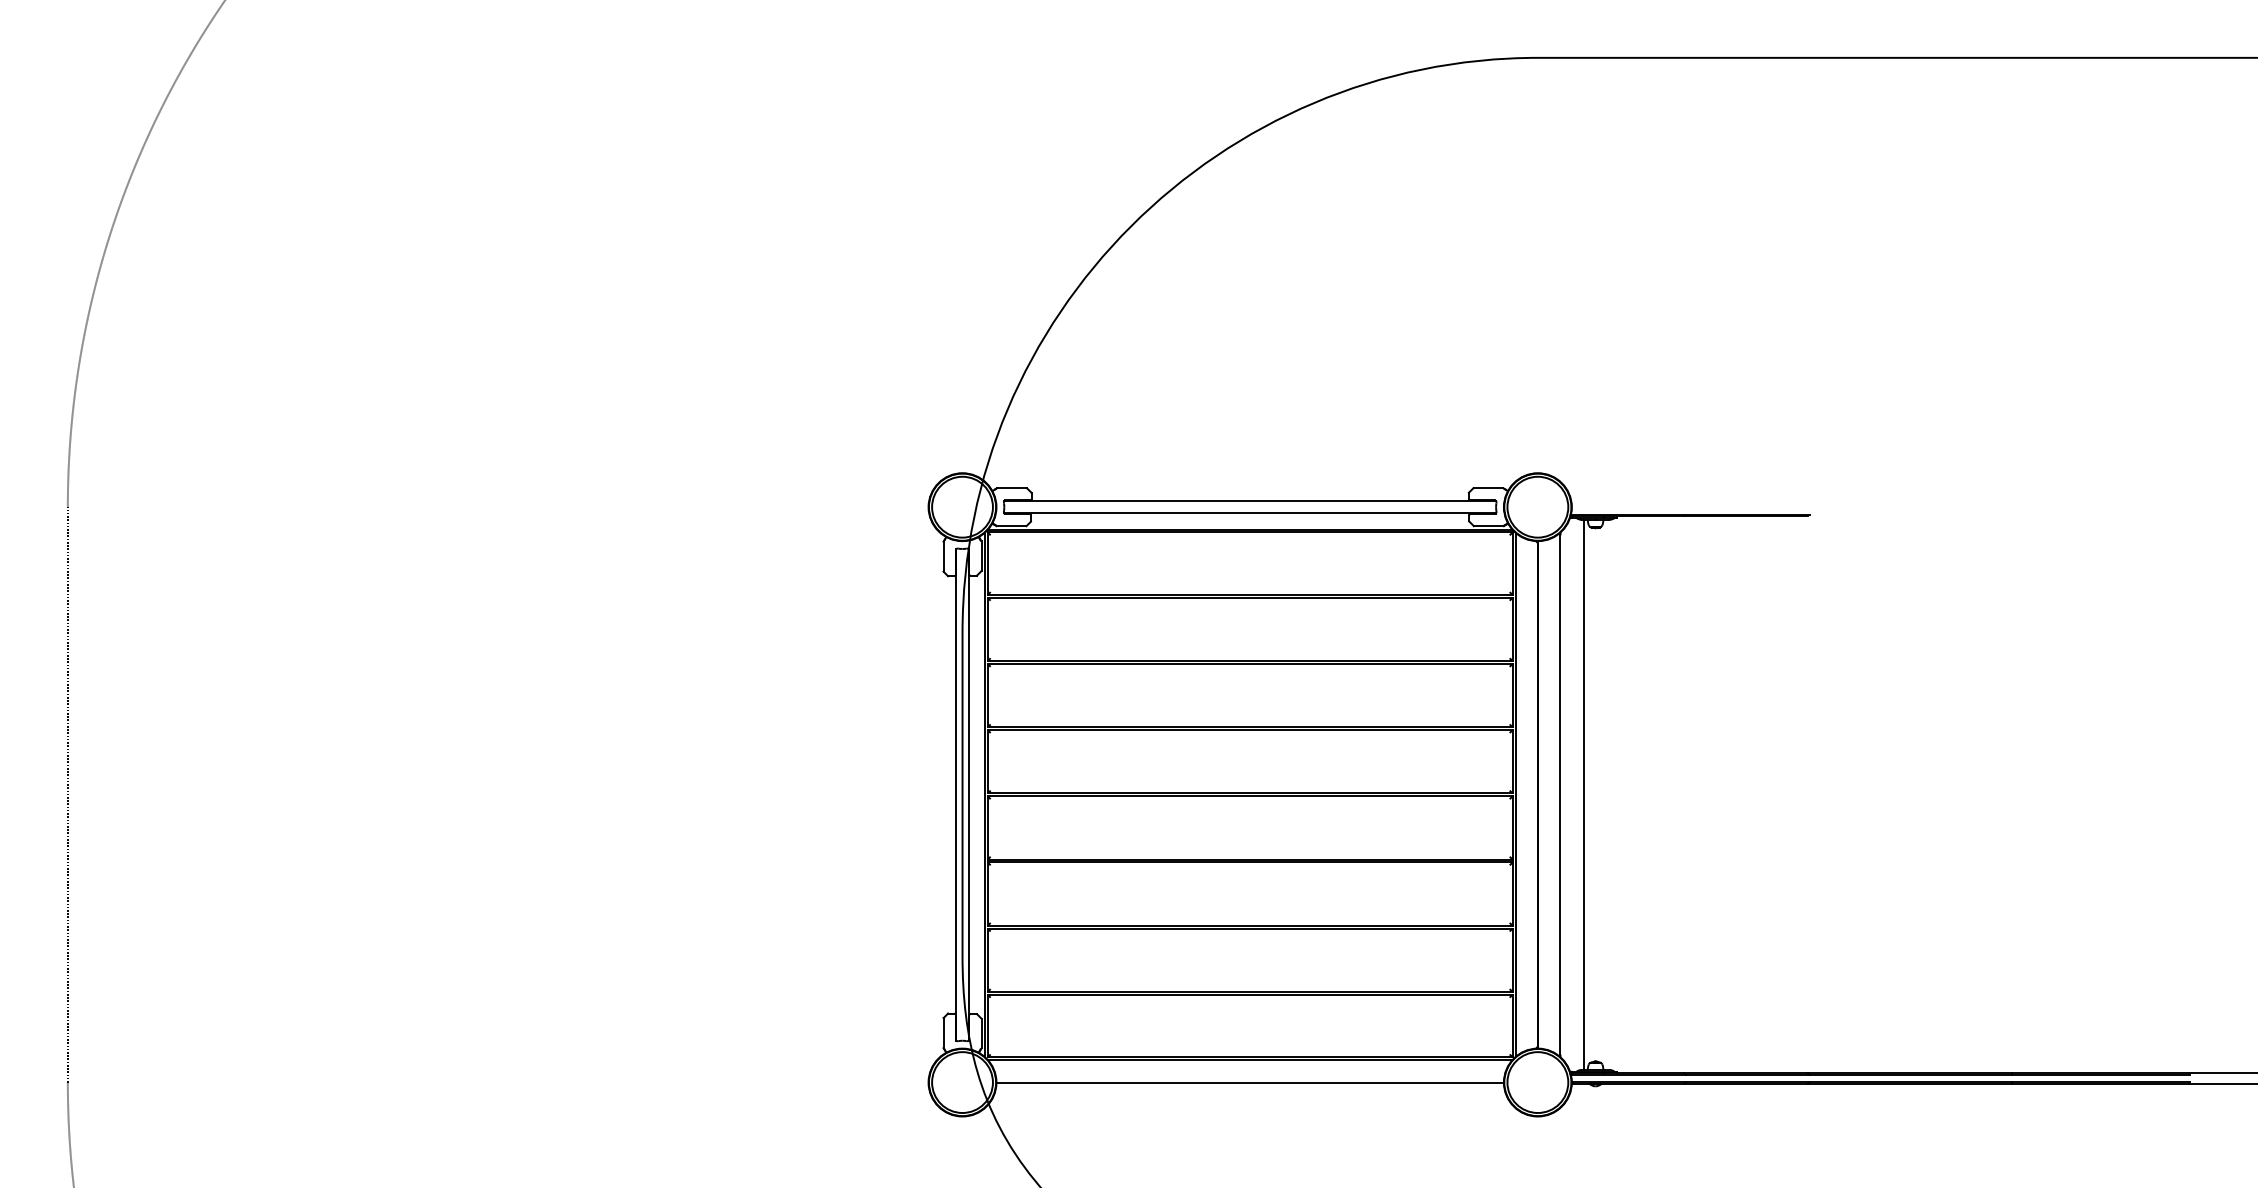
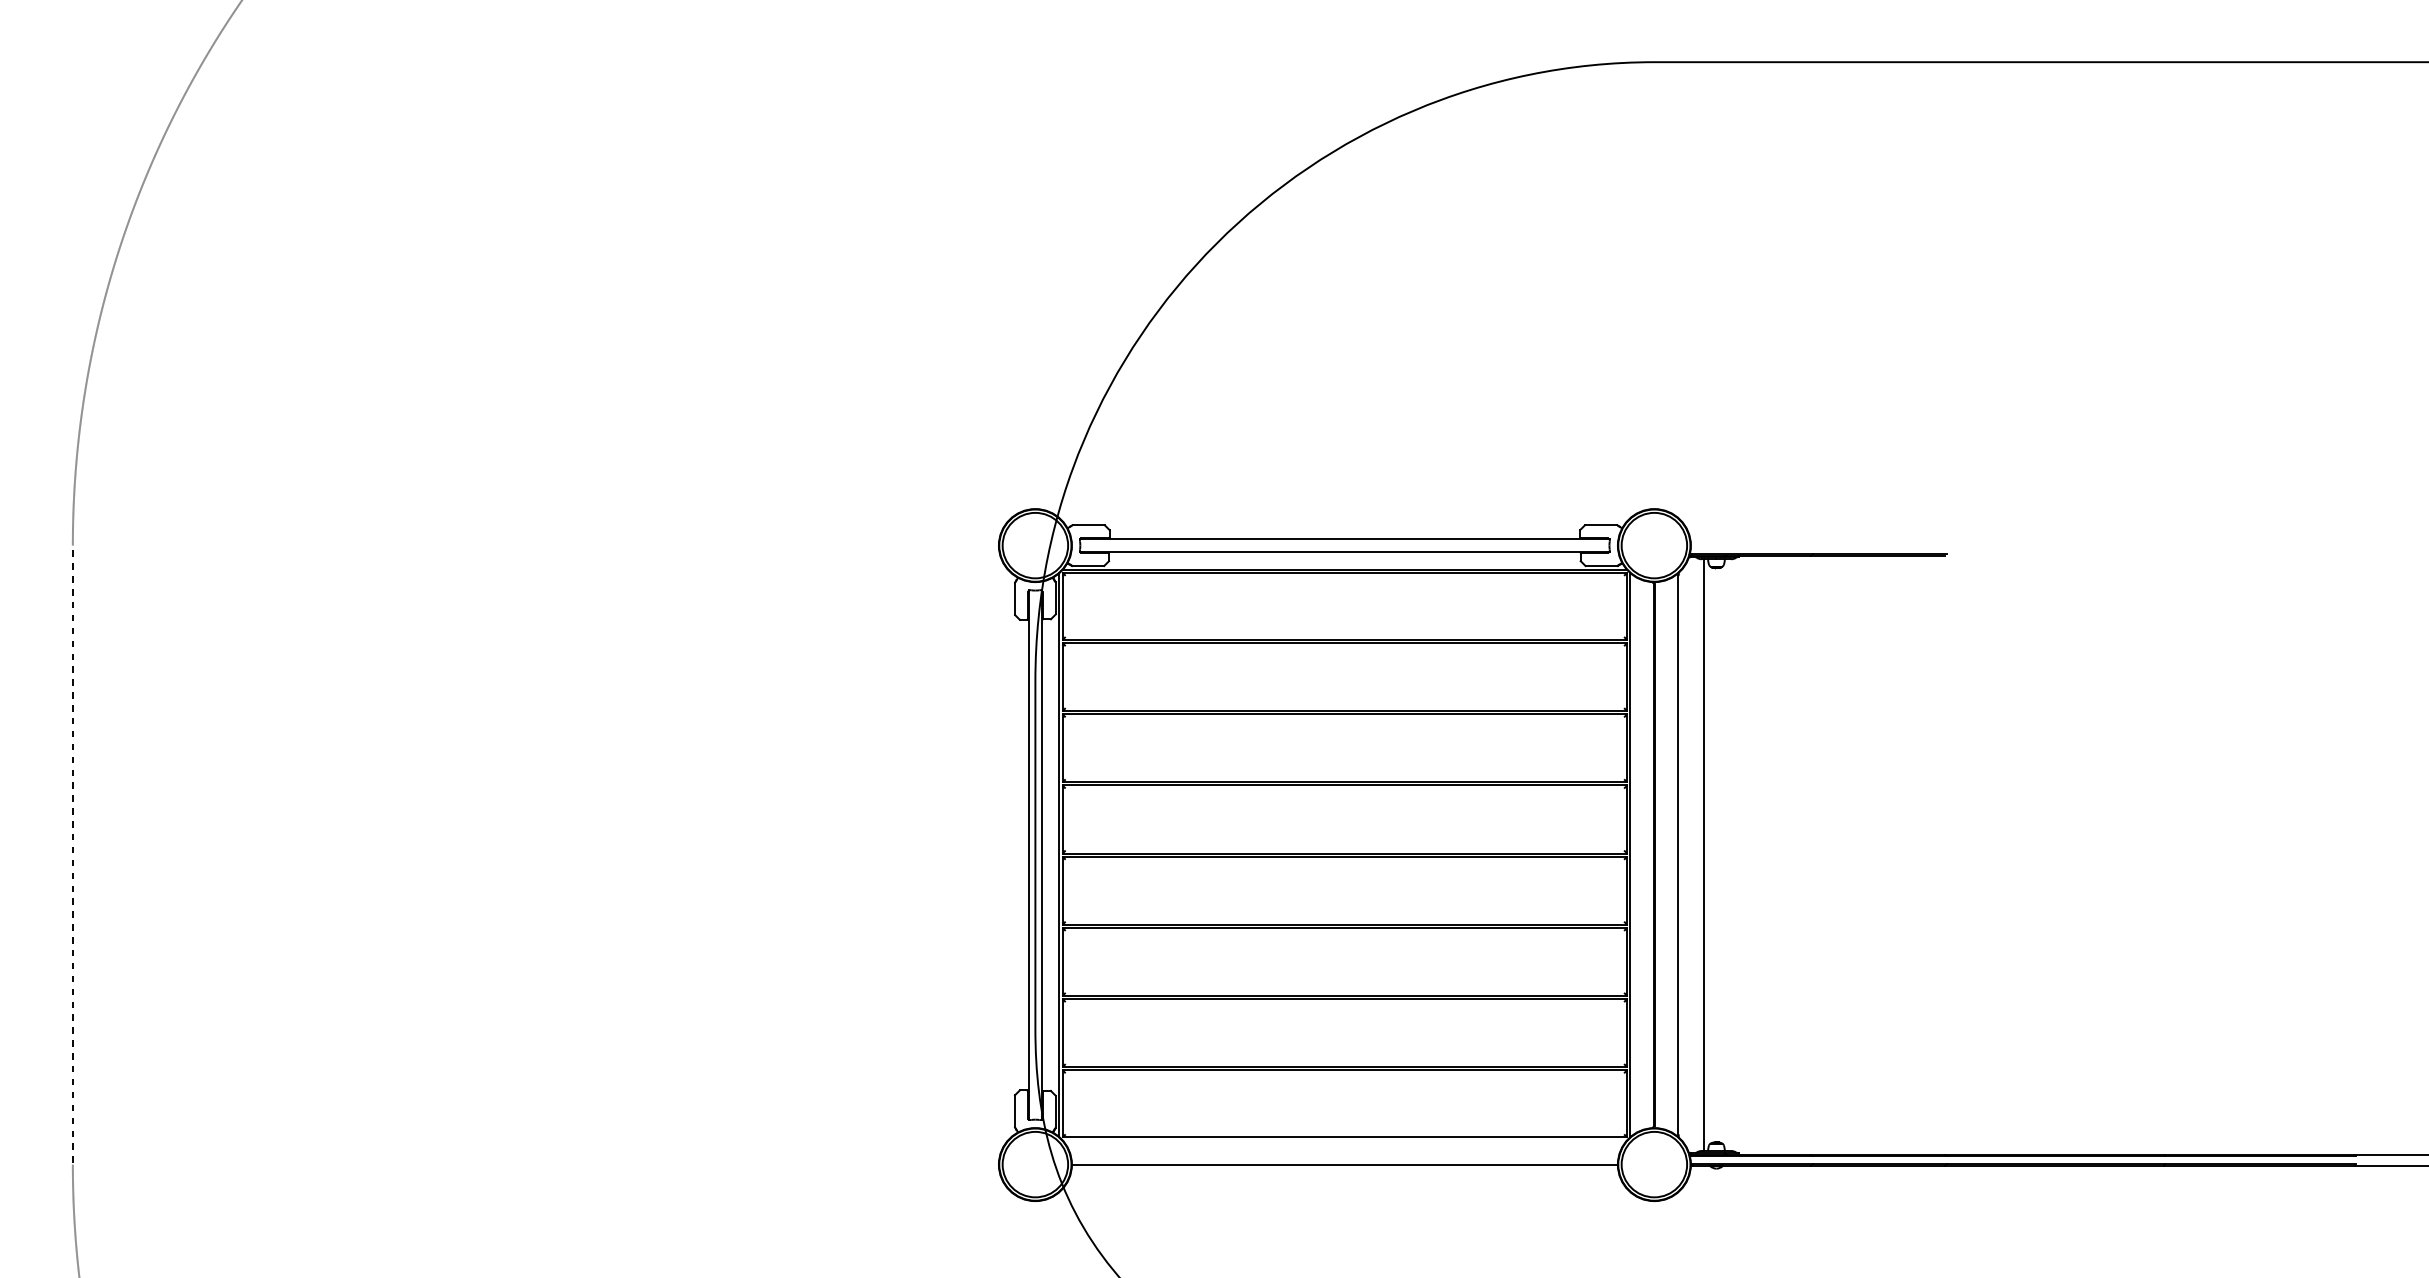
line: (1249, 1060) -> (1344, 1140), removed

